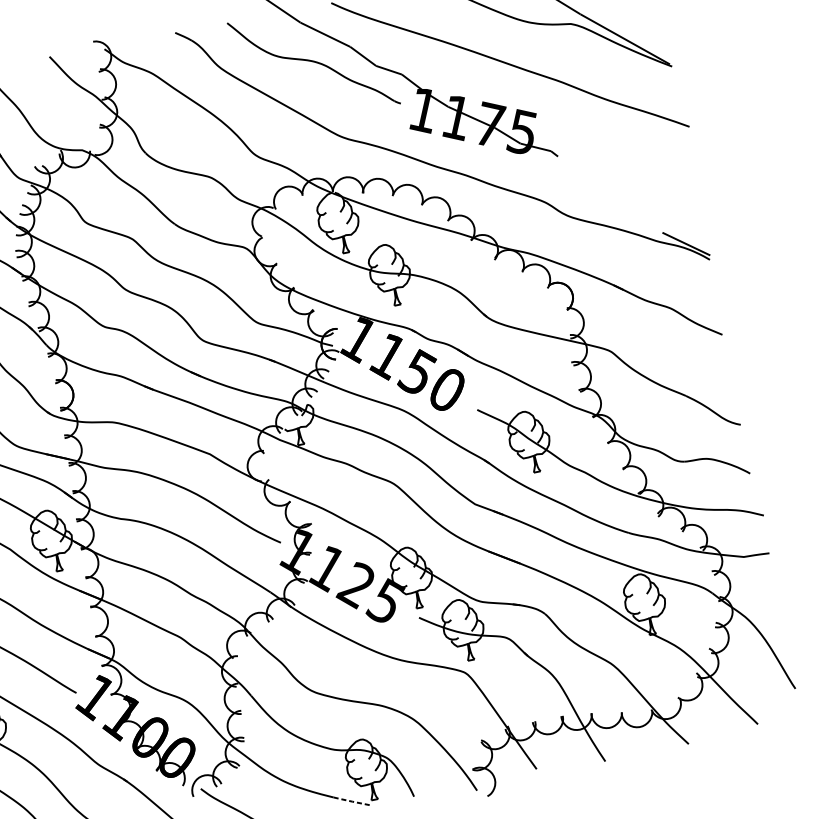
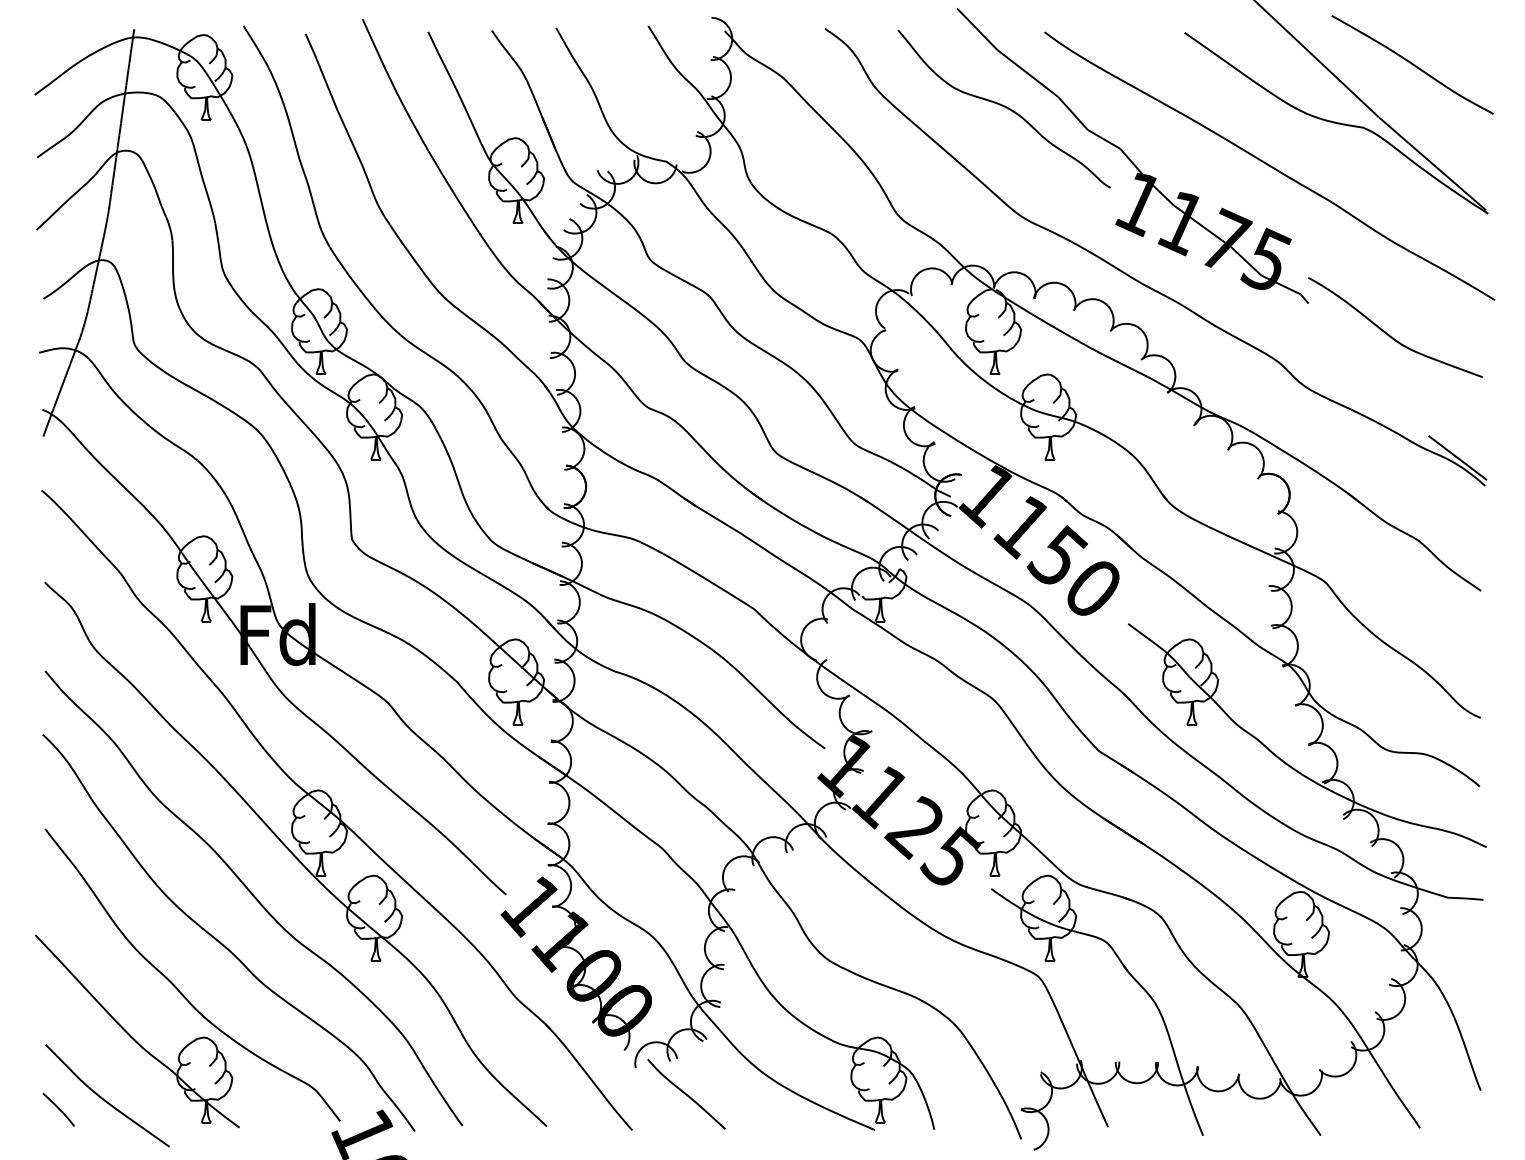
curve: (619, 166) -> (1388, 333), added
line: (352, 801) -> (849, 1119), dashed -> solid

